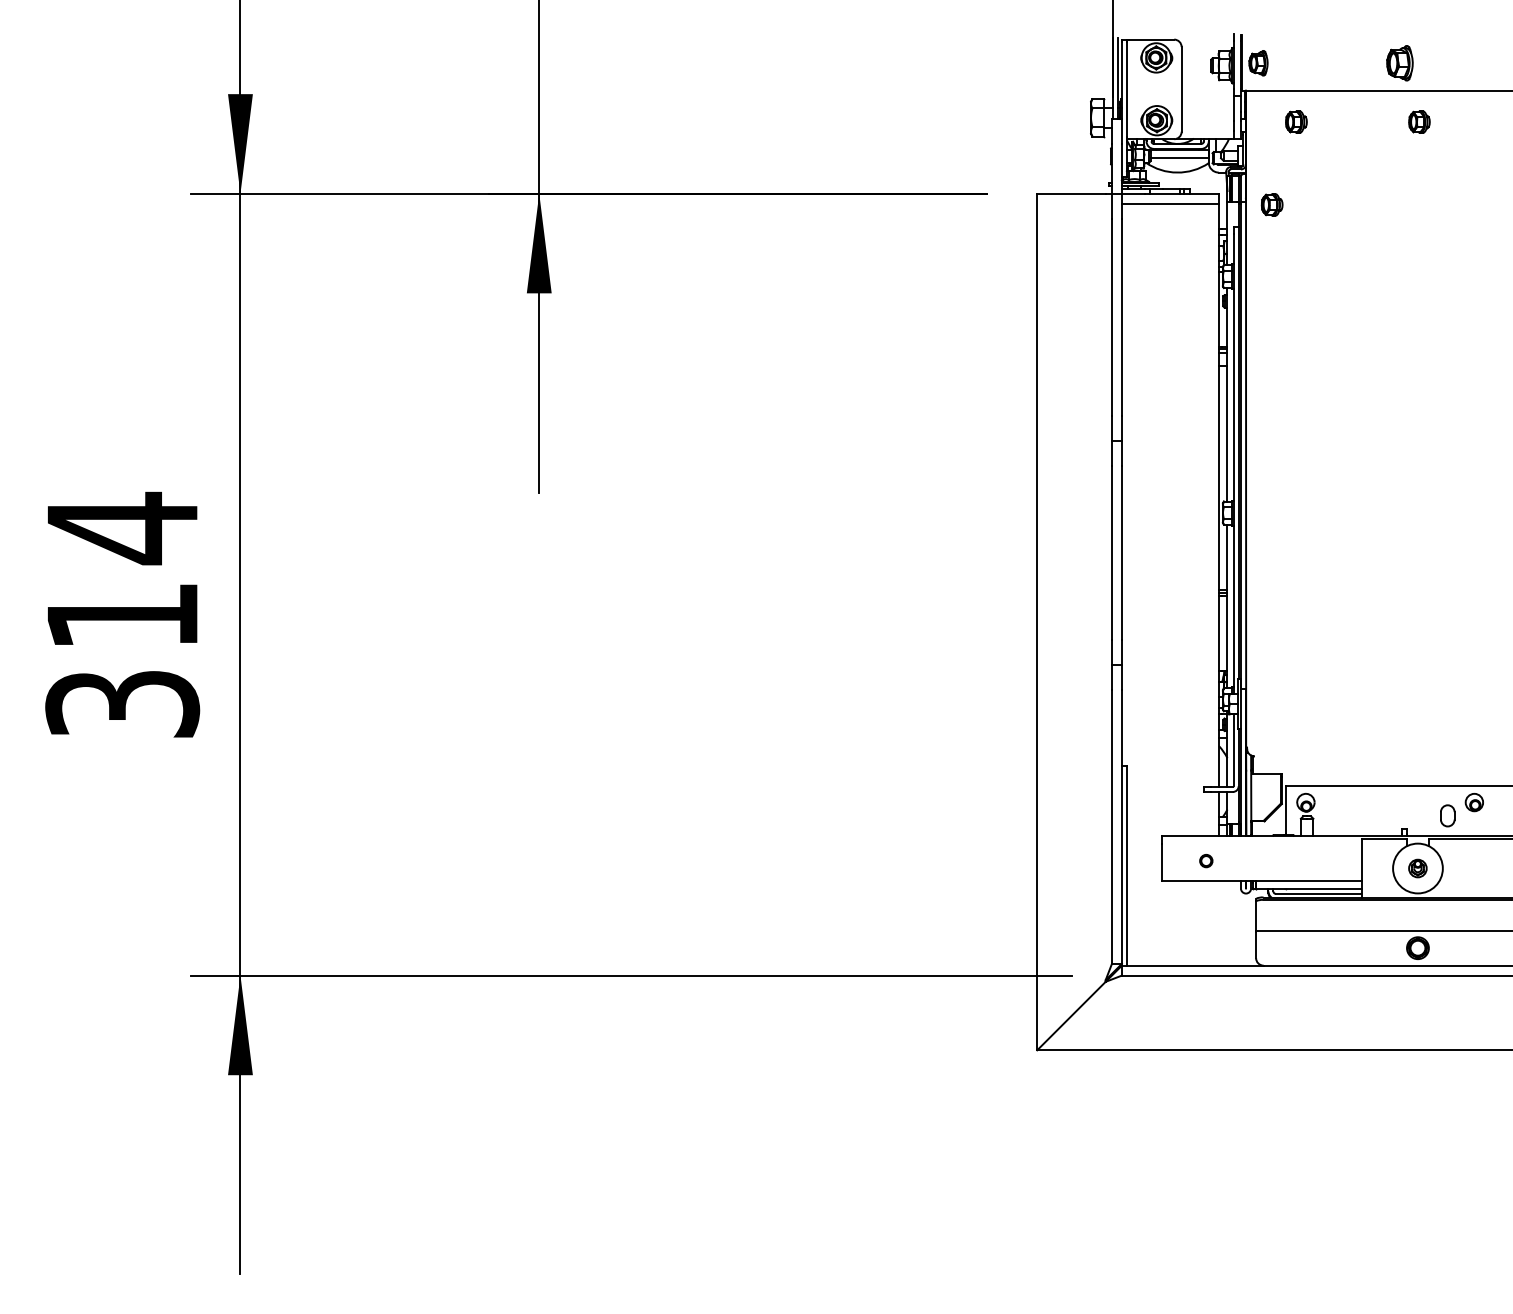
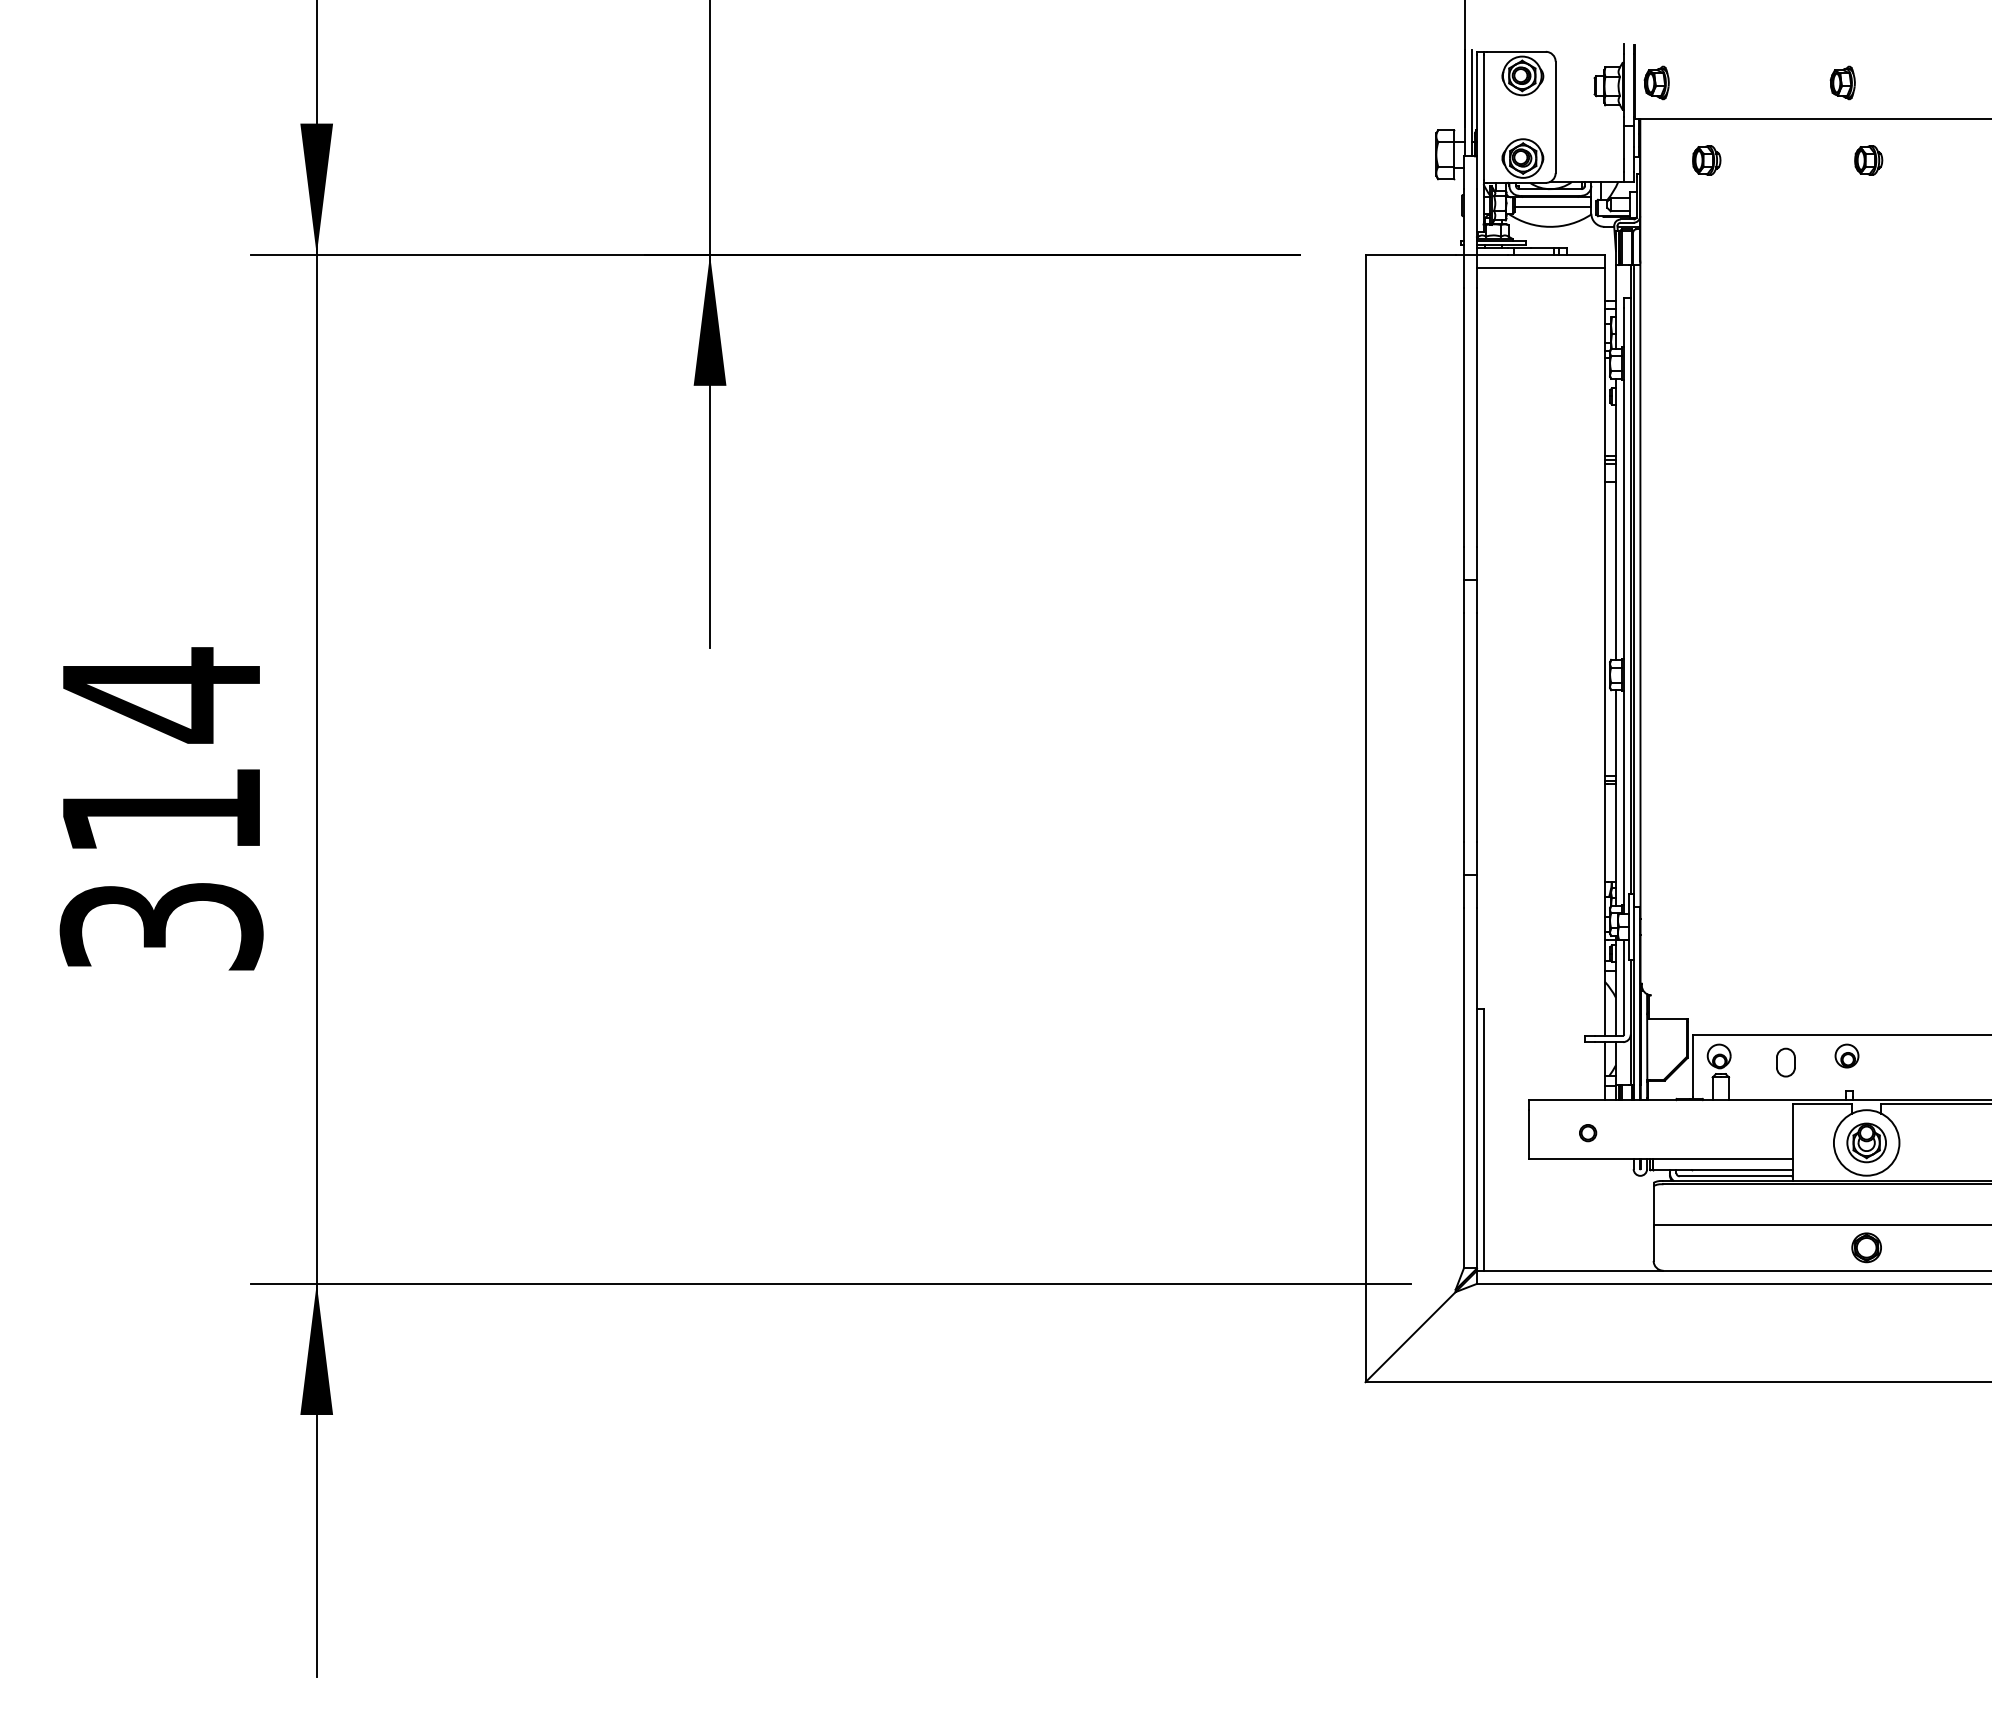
part: (1399, 62) -> (1842, 82), size x0.71
part: (1271, 204) -> (1674, 269), removed
part: (1474, 802) -> (1846, 1055), moved
part: (1447, 815) -> (1785, 1062), moved
part: (1417, 868) -> (1866, 1142), size x1.67

